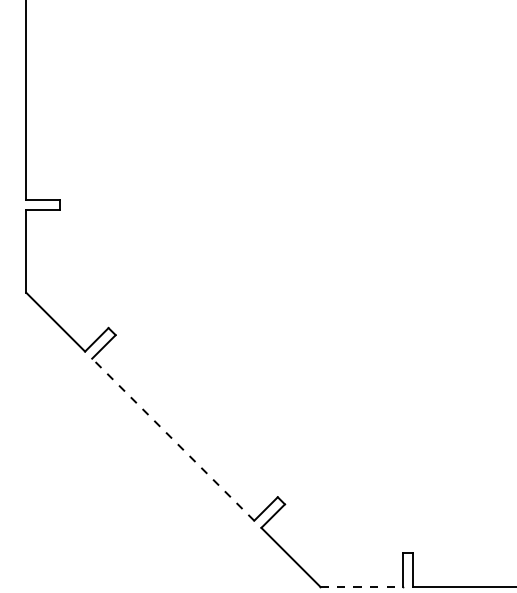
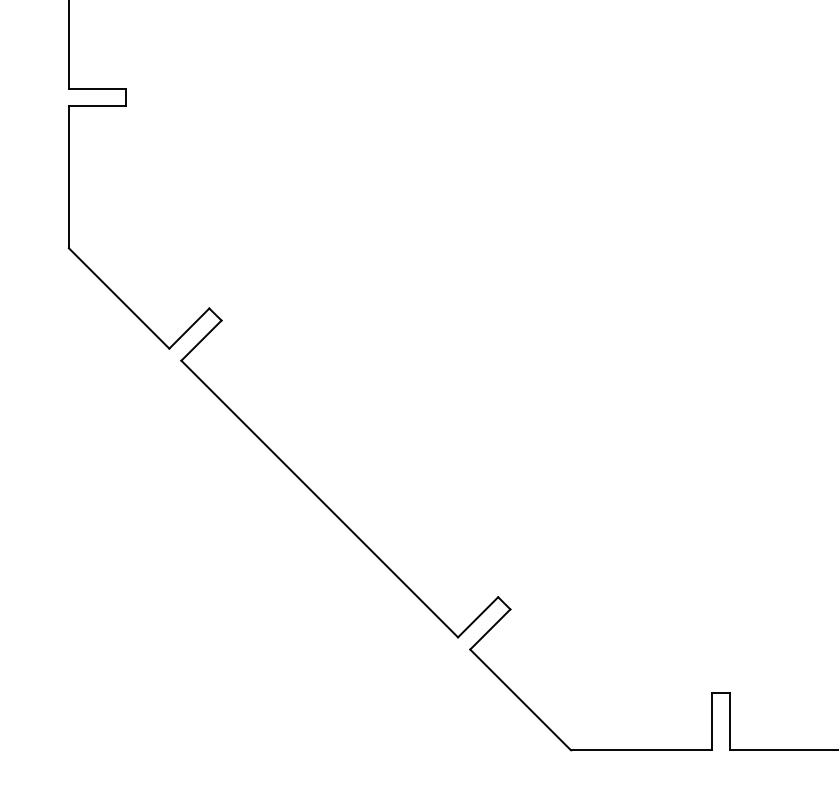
line: (173, 439) -> (320, 498), dashed -> solid
line: (361, 586) -> (641, 749), dashed -> solid

